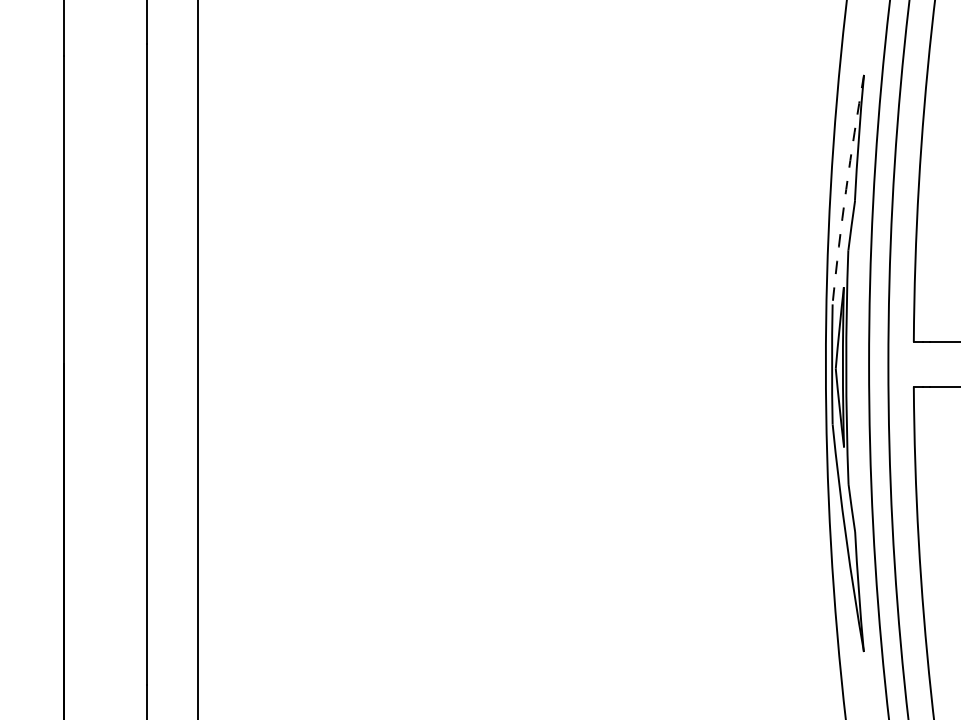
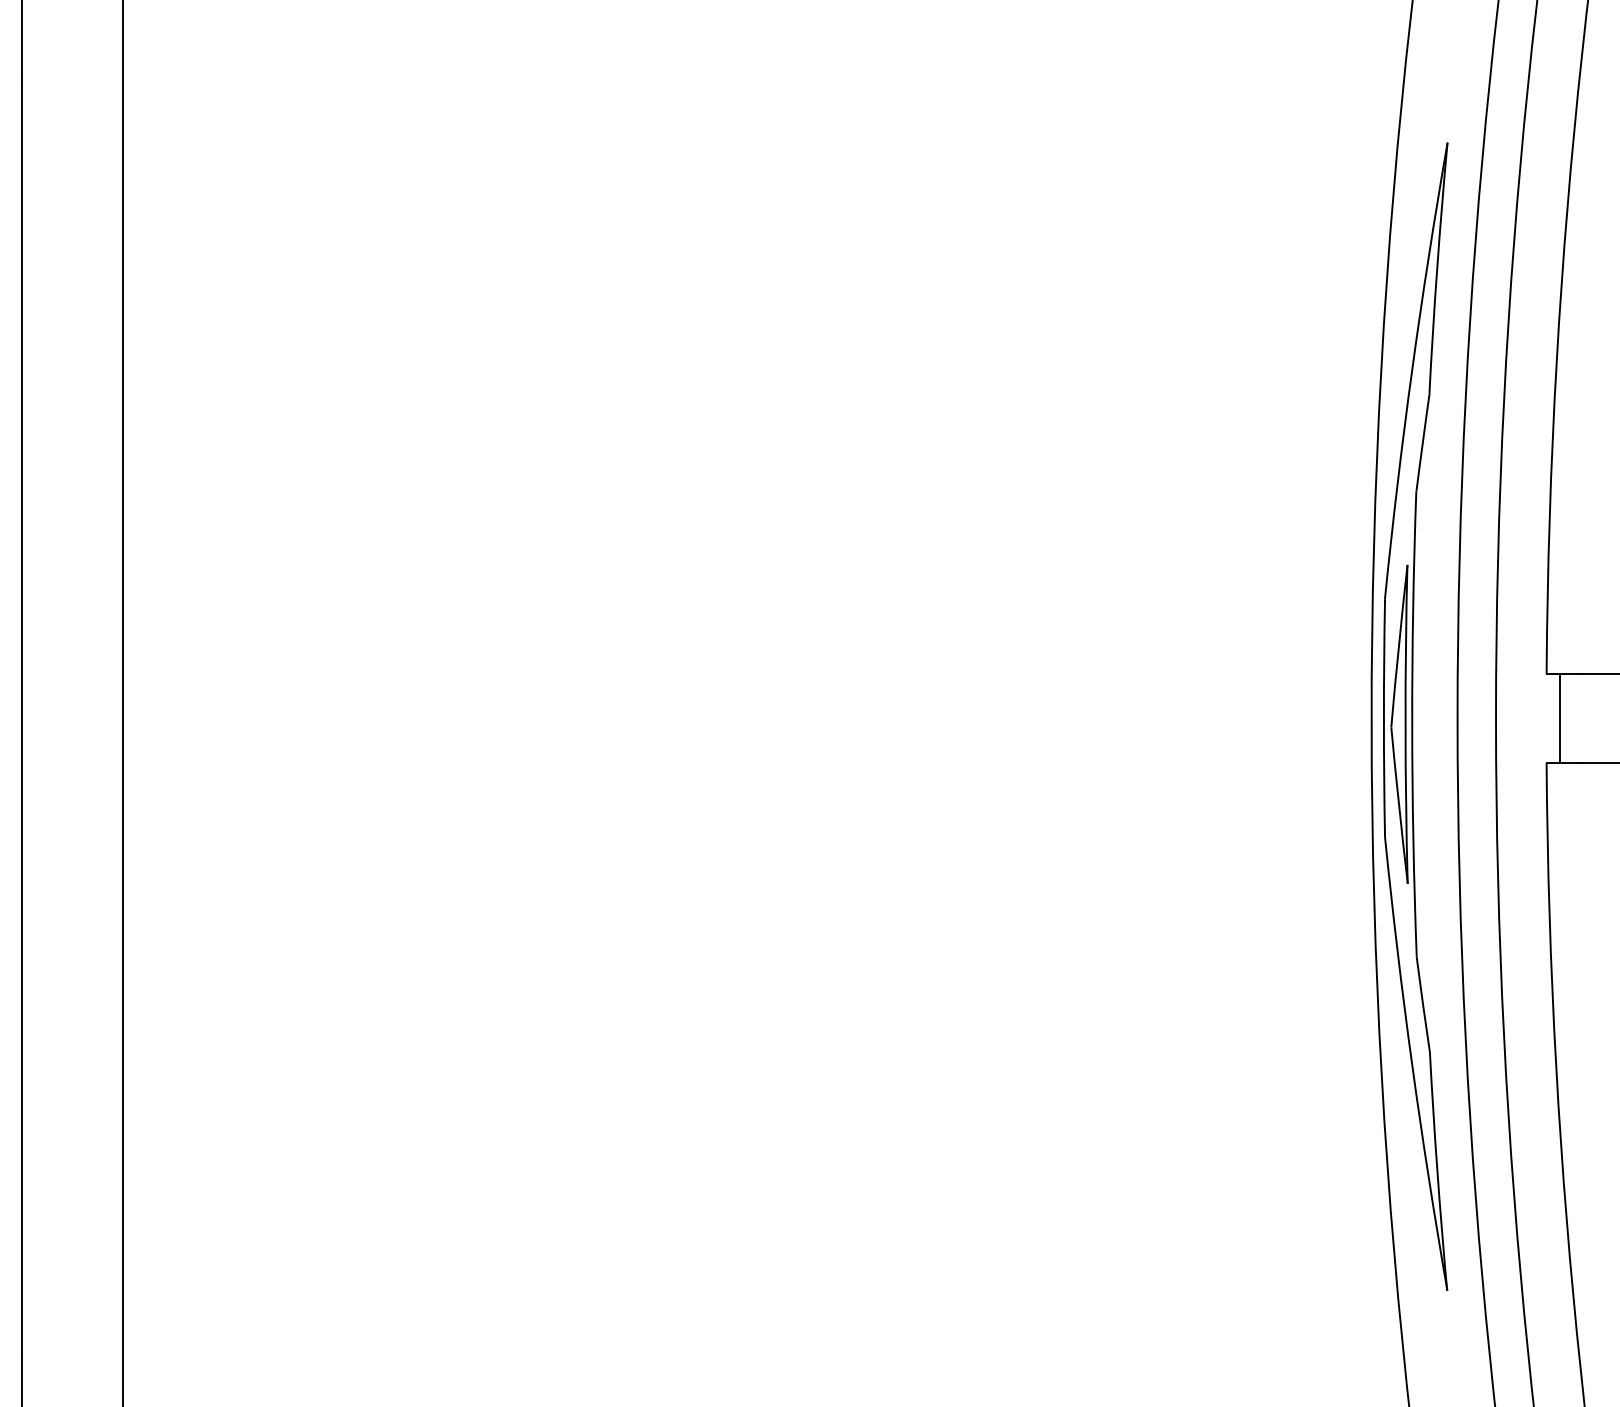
arc: (846, 189) -> (1412, 370), dashed -> solid
line: (920, 364) -> (1559, 718), added

